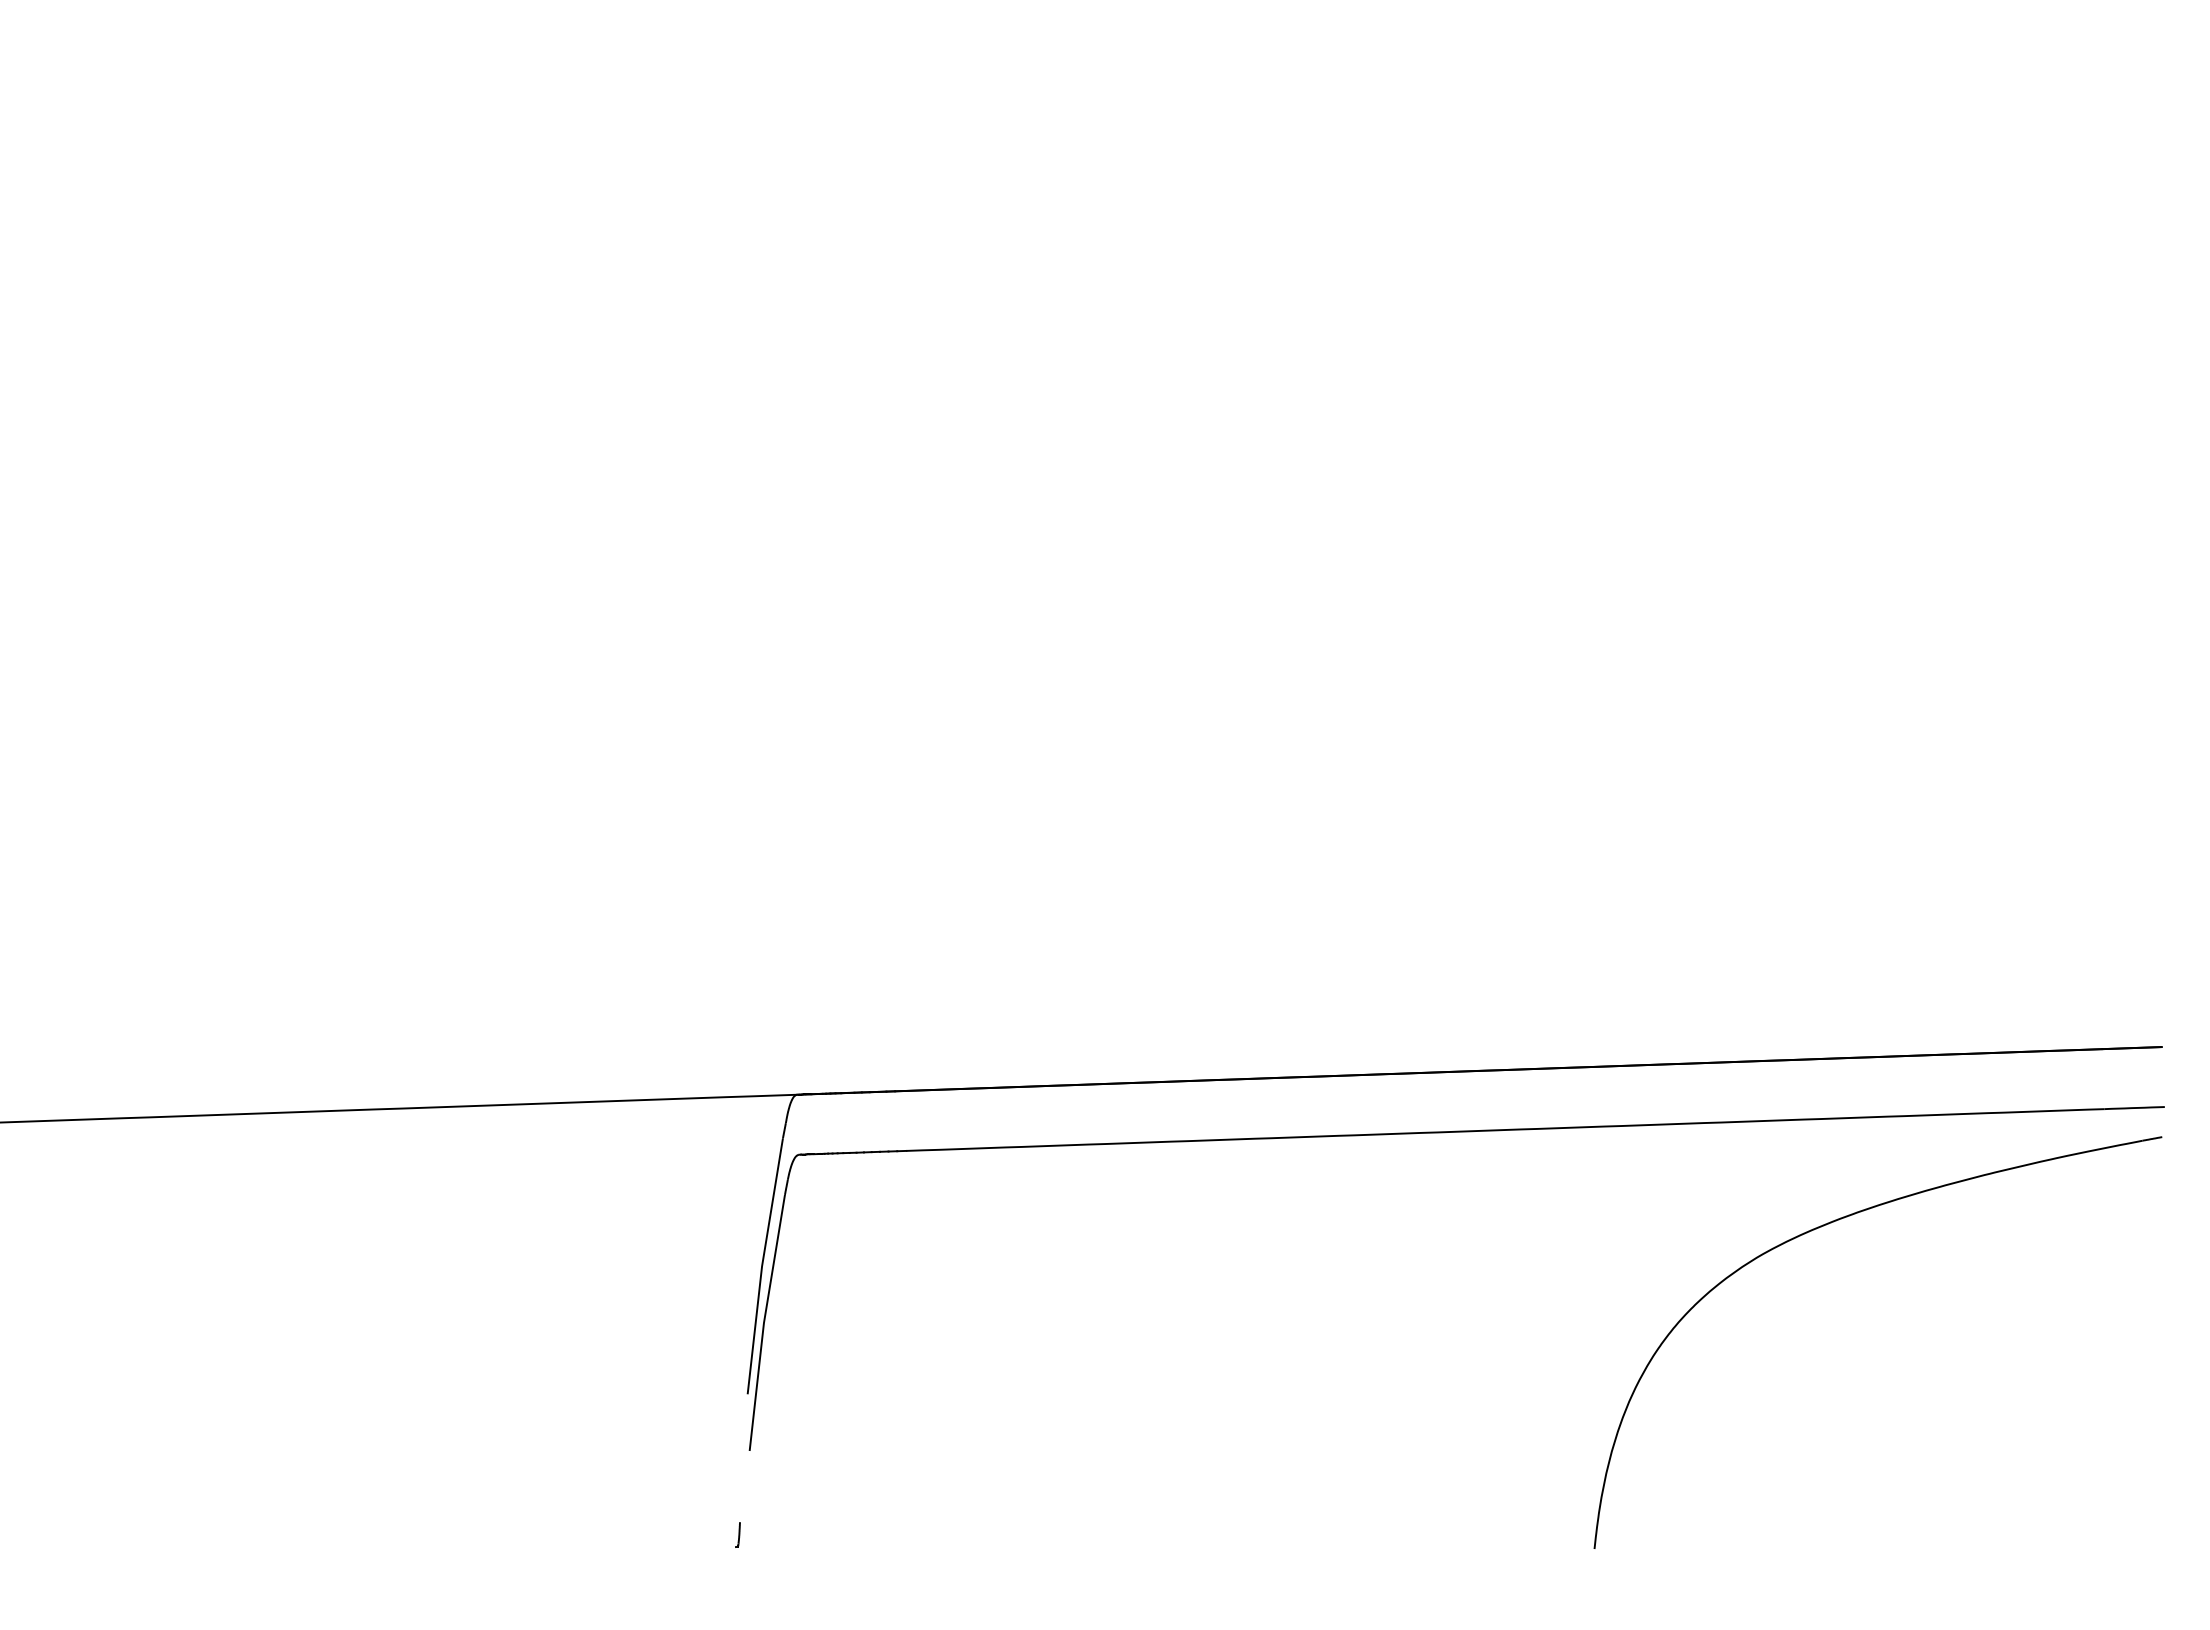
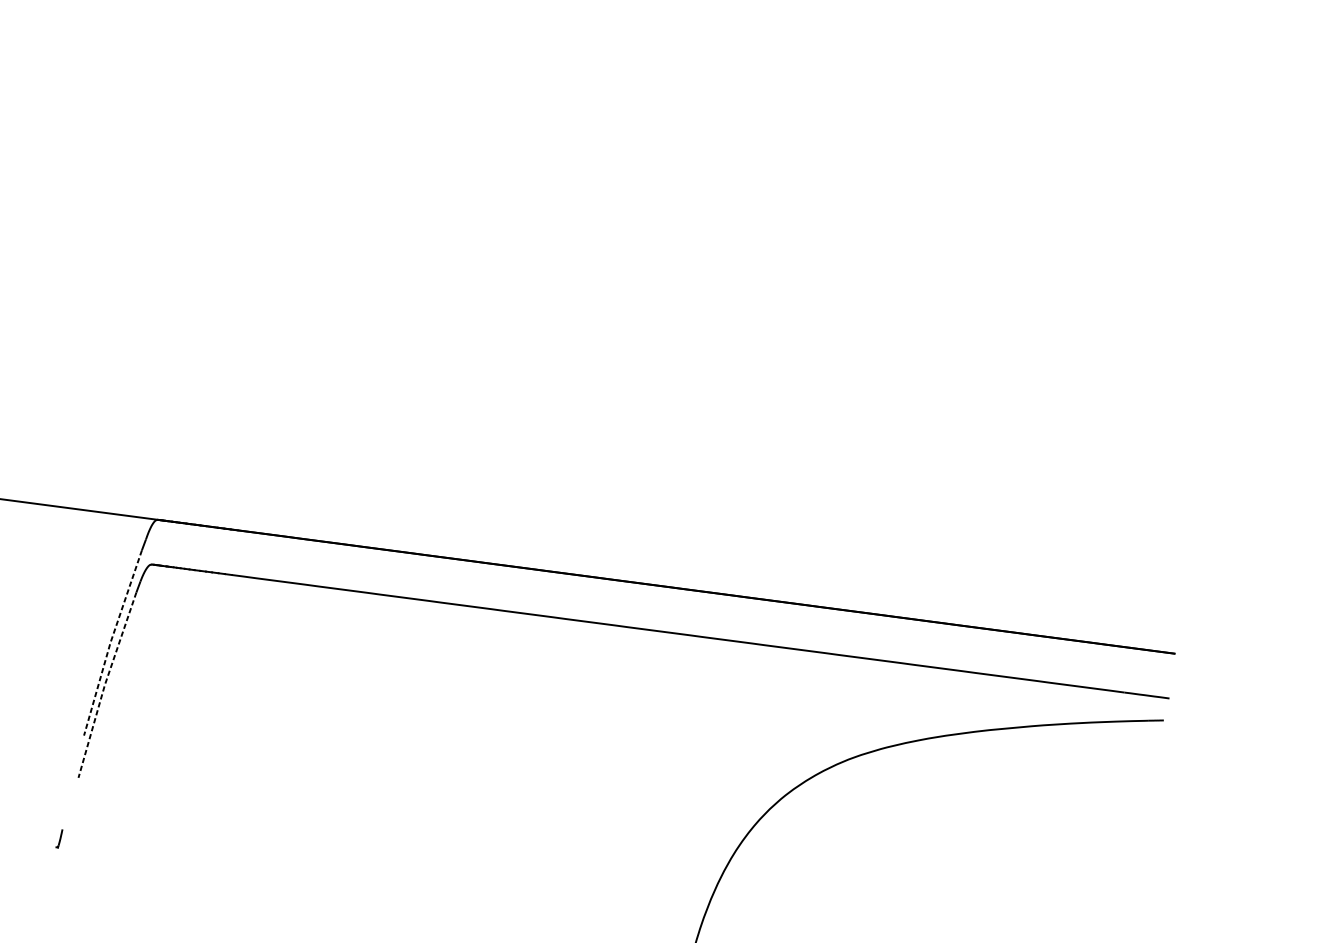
line: (762, 1266) -> (110, 642), solid -> dashed
line: (763, 1323) -> (104, 685), solid -> dashed

